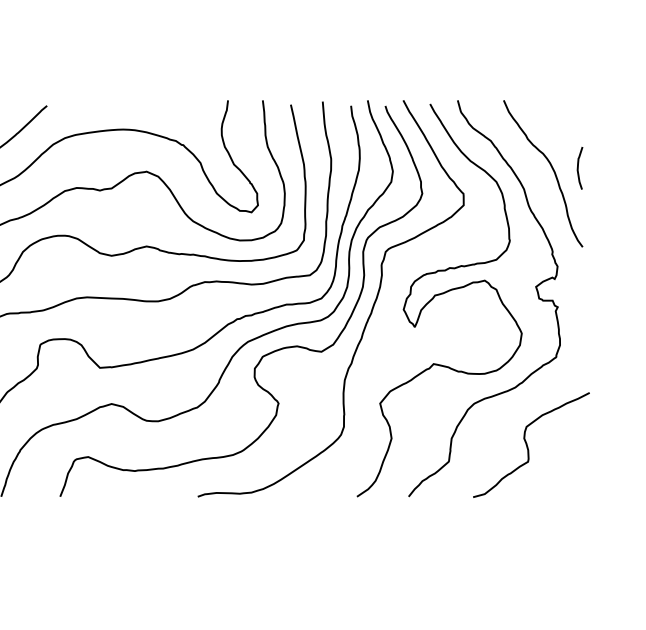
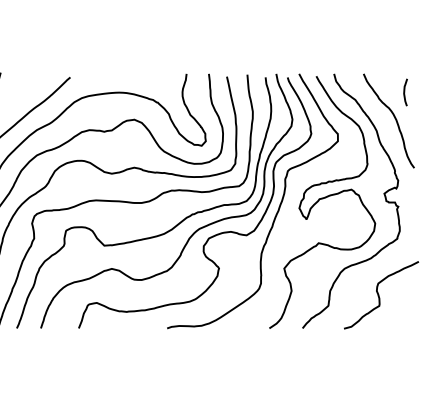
curve: (579, 168) -> (405, 92), moved

